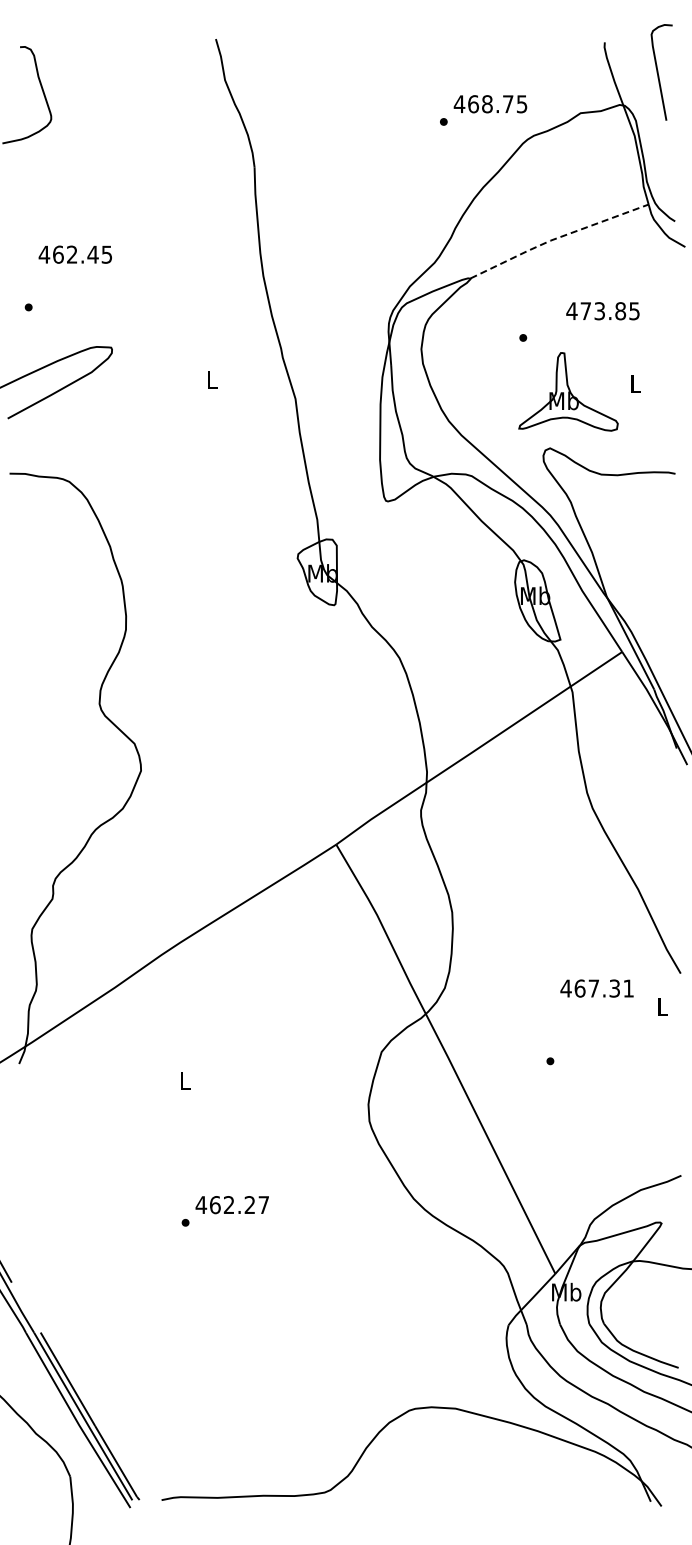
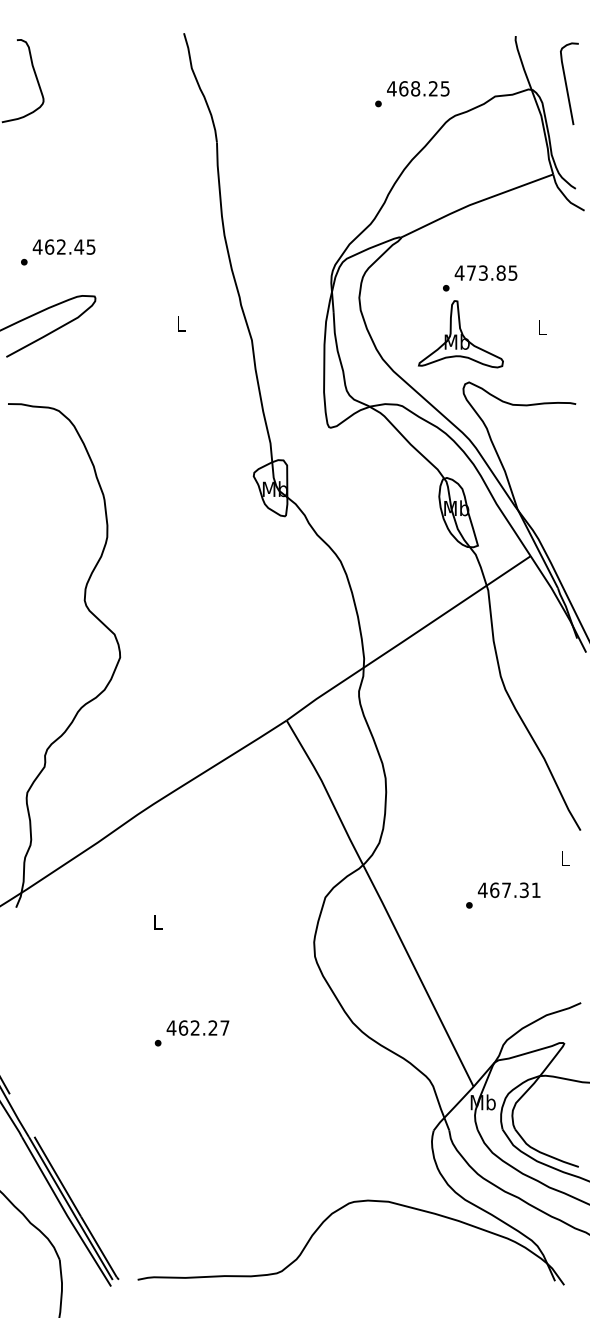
curve: (658, 72) -> (566, 83), moved
text: (508, 104) -> (433, 89), 468.75 -> 468.25
line: (557, 238) -> (475, 203), dashed -> solid
text: (74, 254) -> (63, 246), moved
text: (602, 311) -> (485, 273), moved
part: (568, 391) -> (460, 333), moved
text: (596, 988) -> (508, 890), moved

